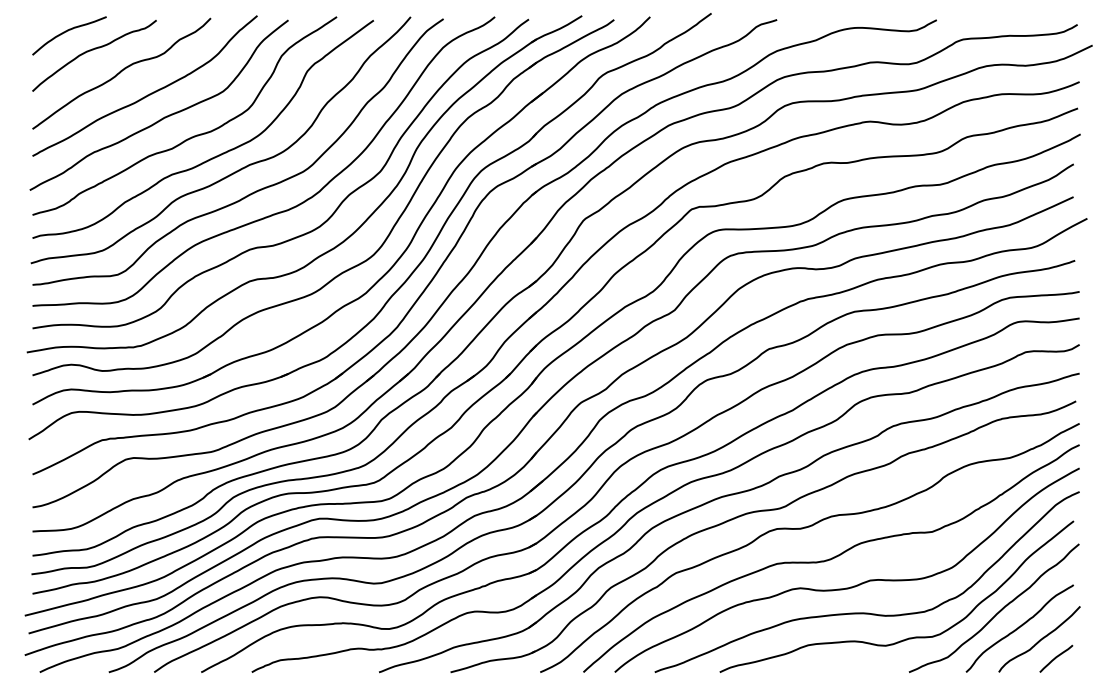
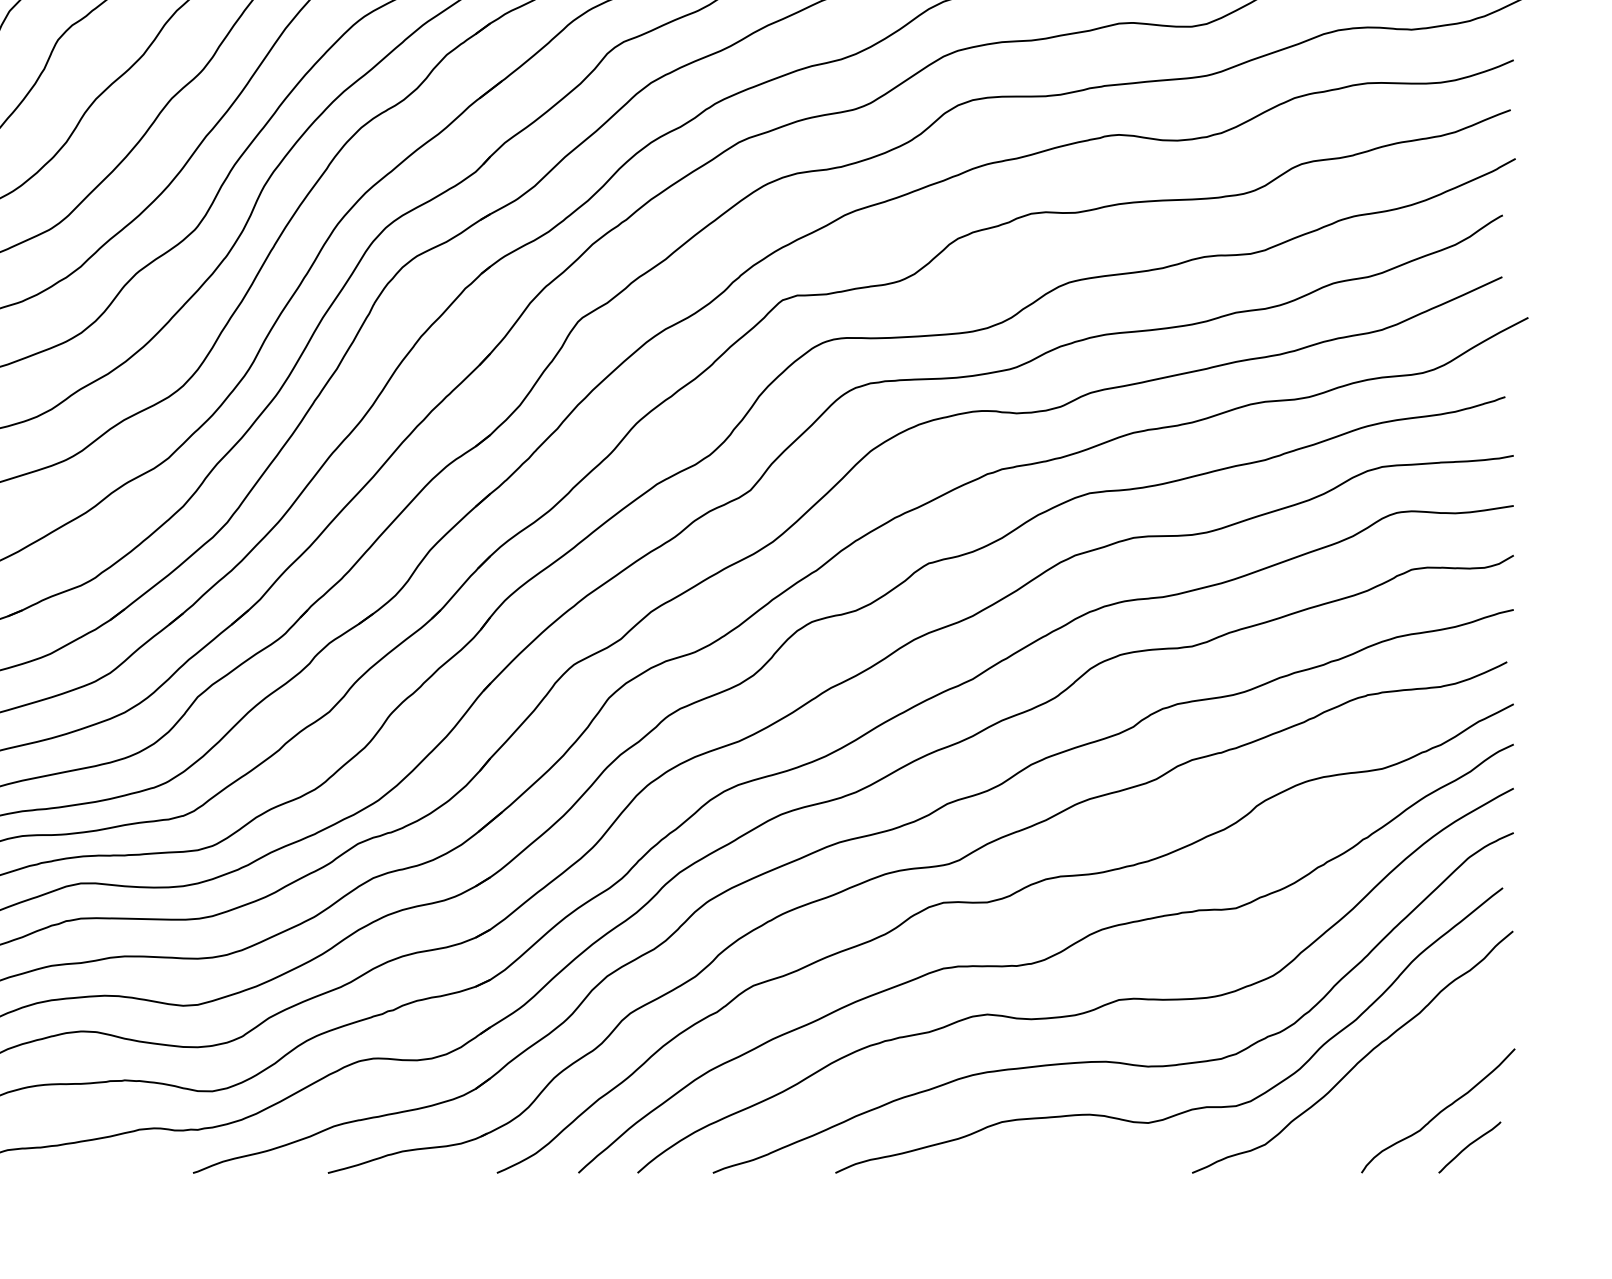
curve: (1019, 628) -> (1400, 1090), removed

